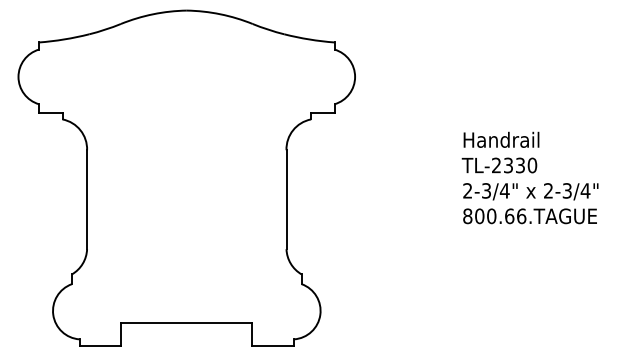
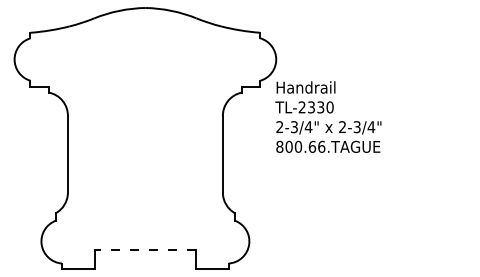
text: (529, 177) -> (327, 116), moved
line: (186, 322) -> (145, 250), solid -> dashed

